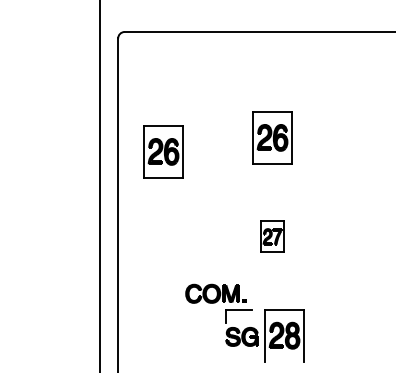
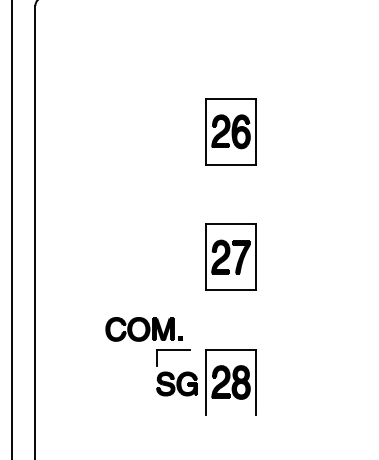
part: (163, 151) -> (92, 149), removed
part: (272, 236) -> (230, 256), size x1.67
part: (244, 322) -> (180, 365), moved

